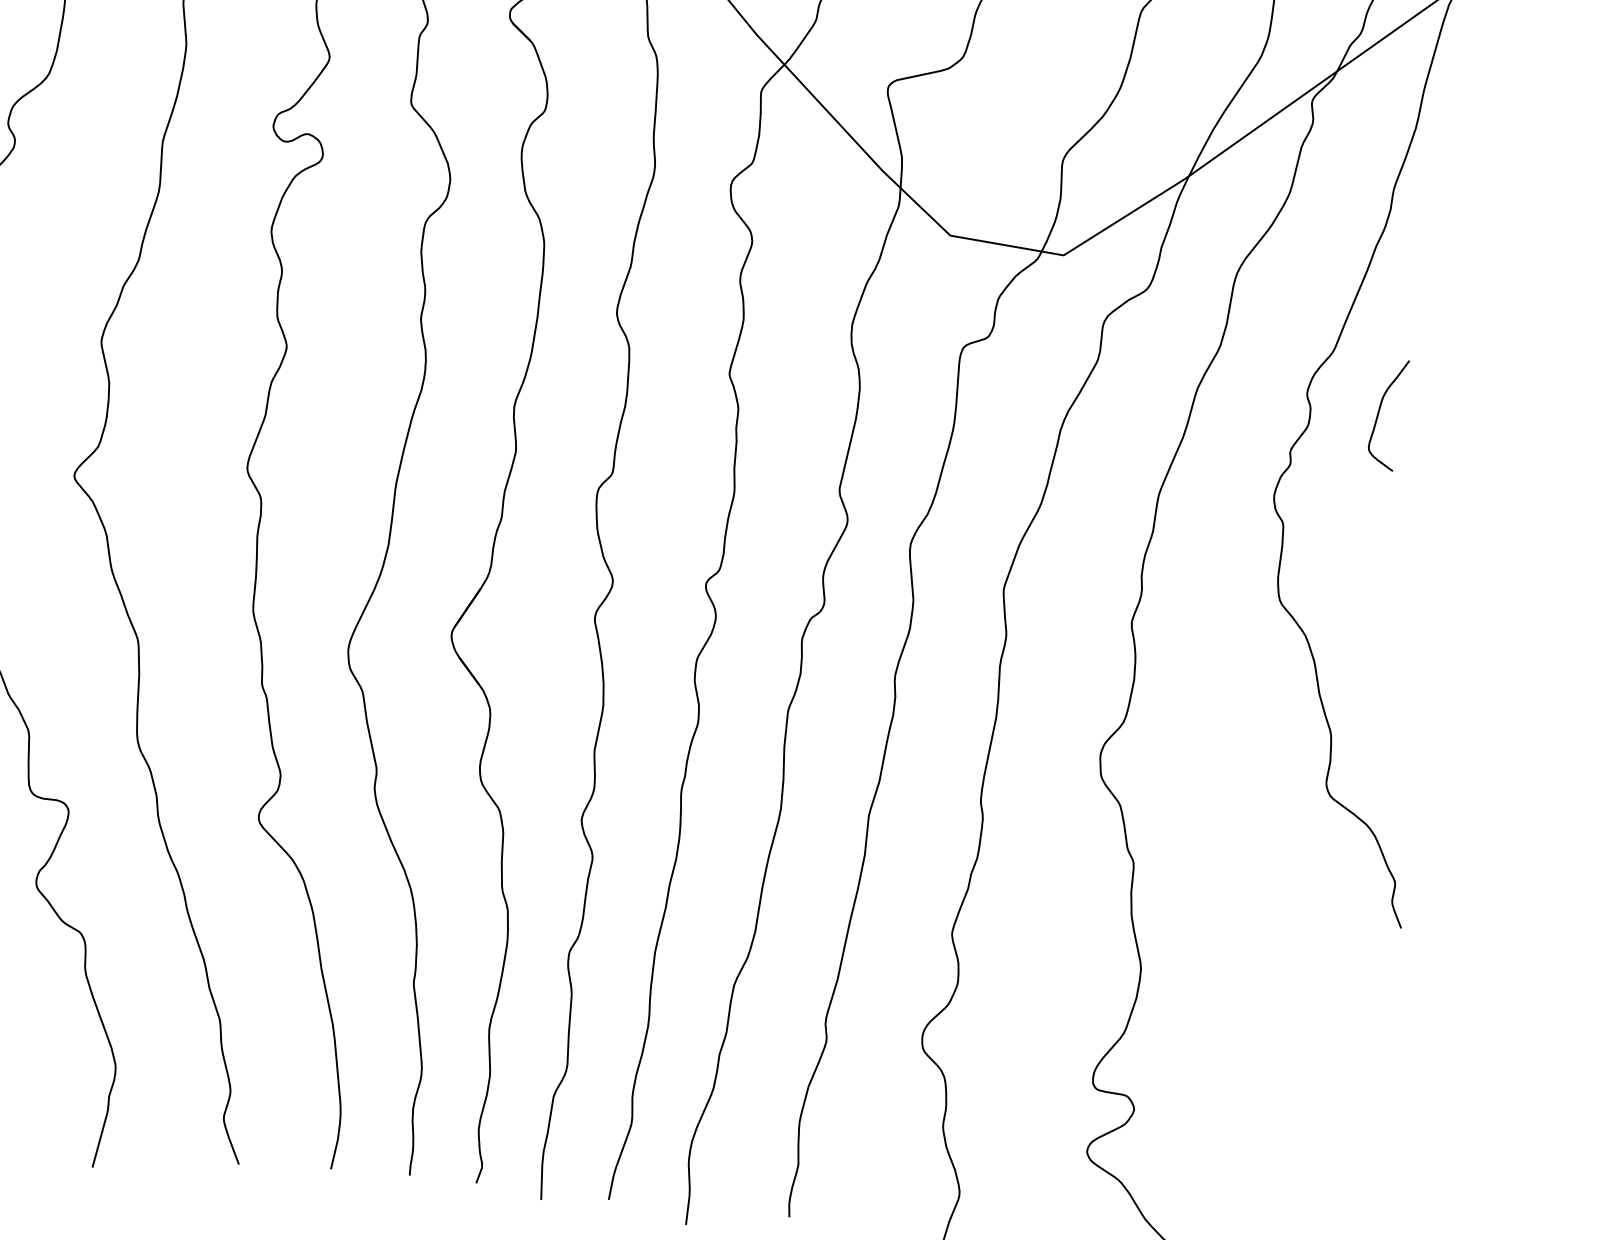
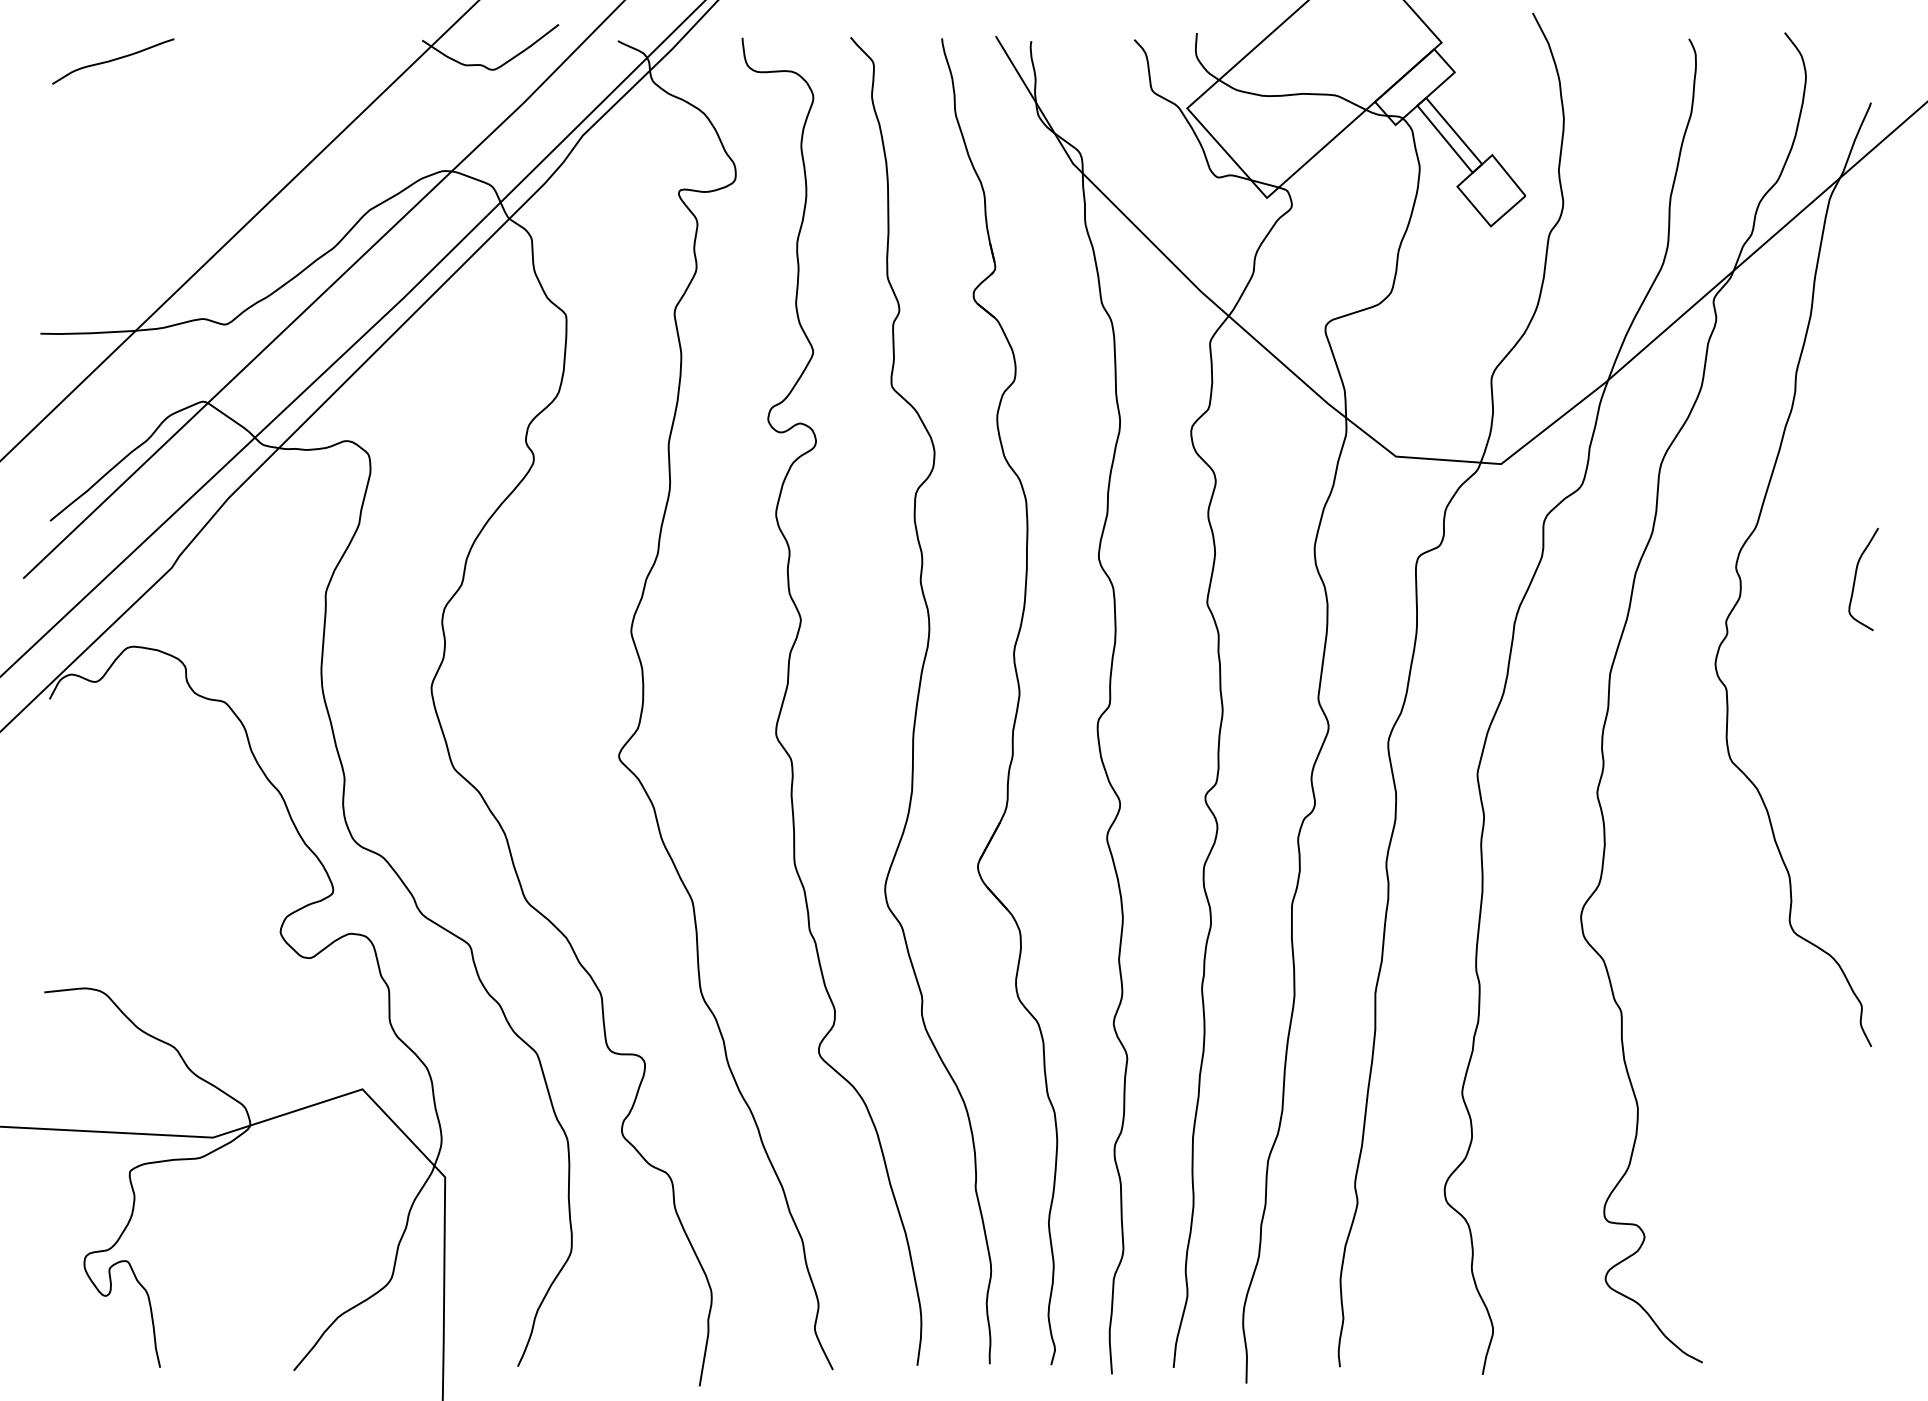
curve: (1380, 410) -> (1856, 576), moved

